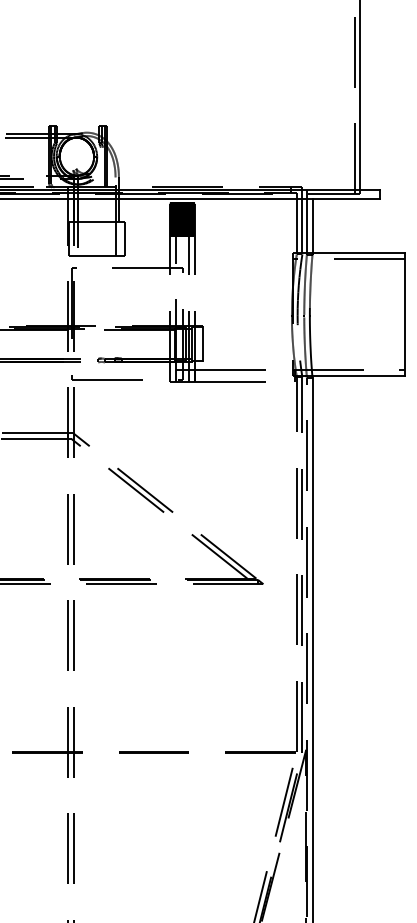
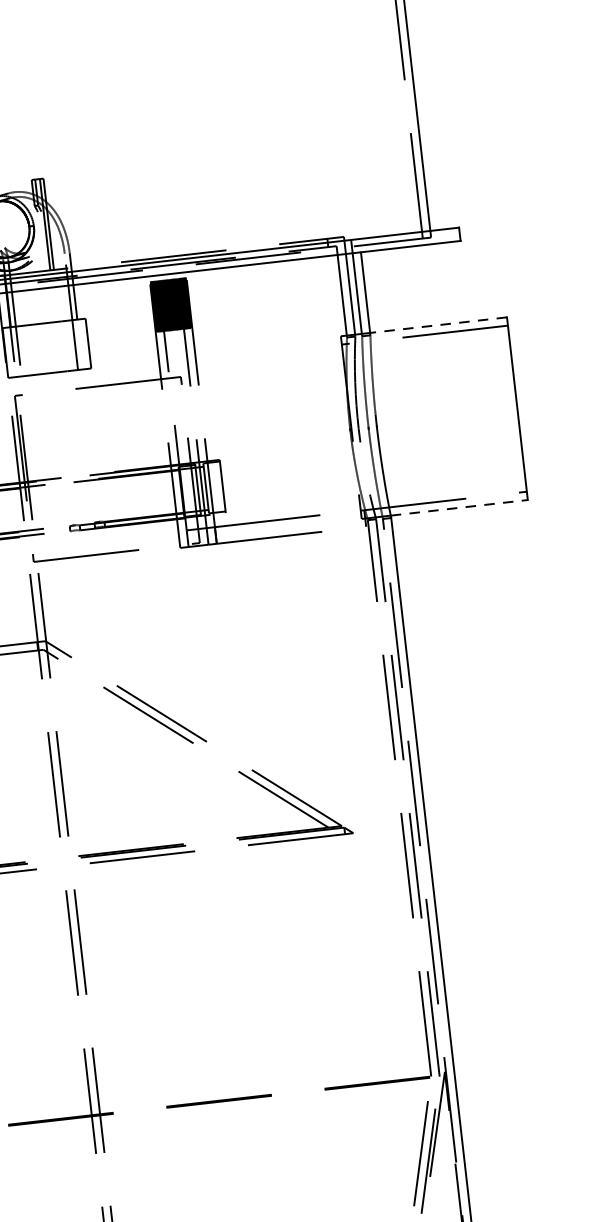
line: (358, 253) -> (438, 325), solid -> dashed
line: (358, 376) -> (459, 508), solid -> dashed

